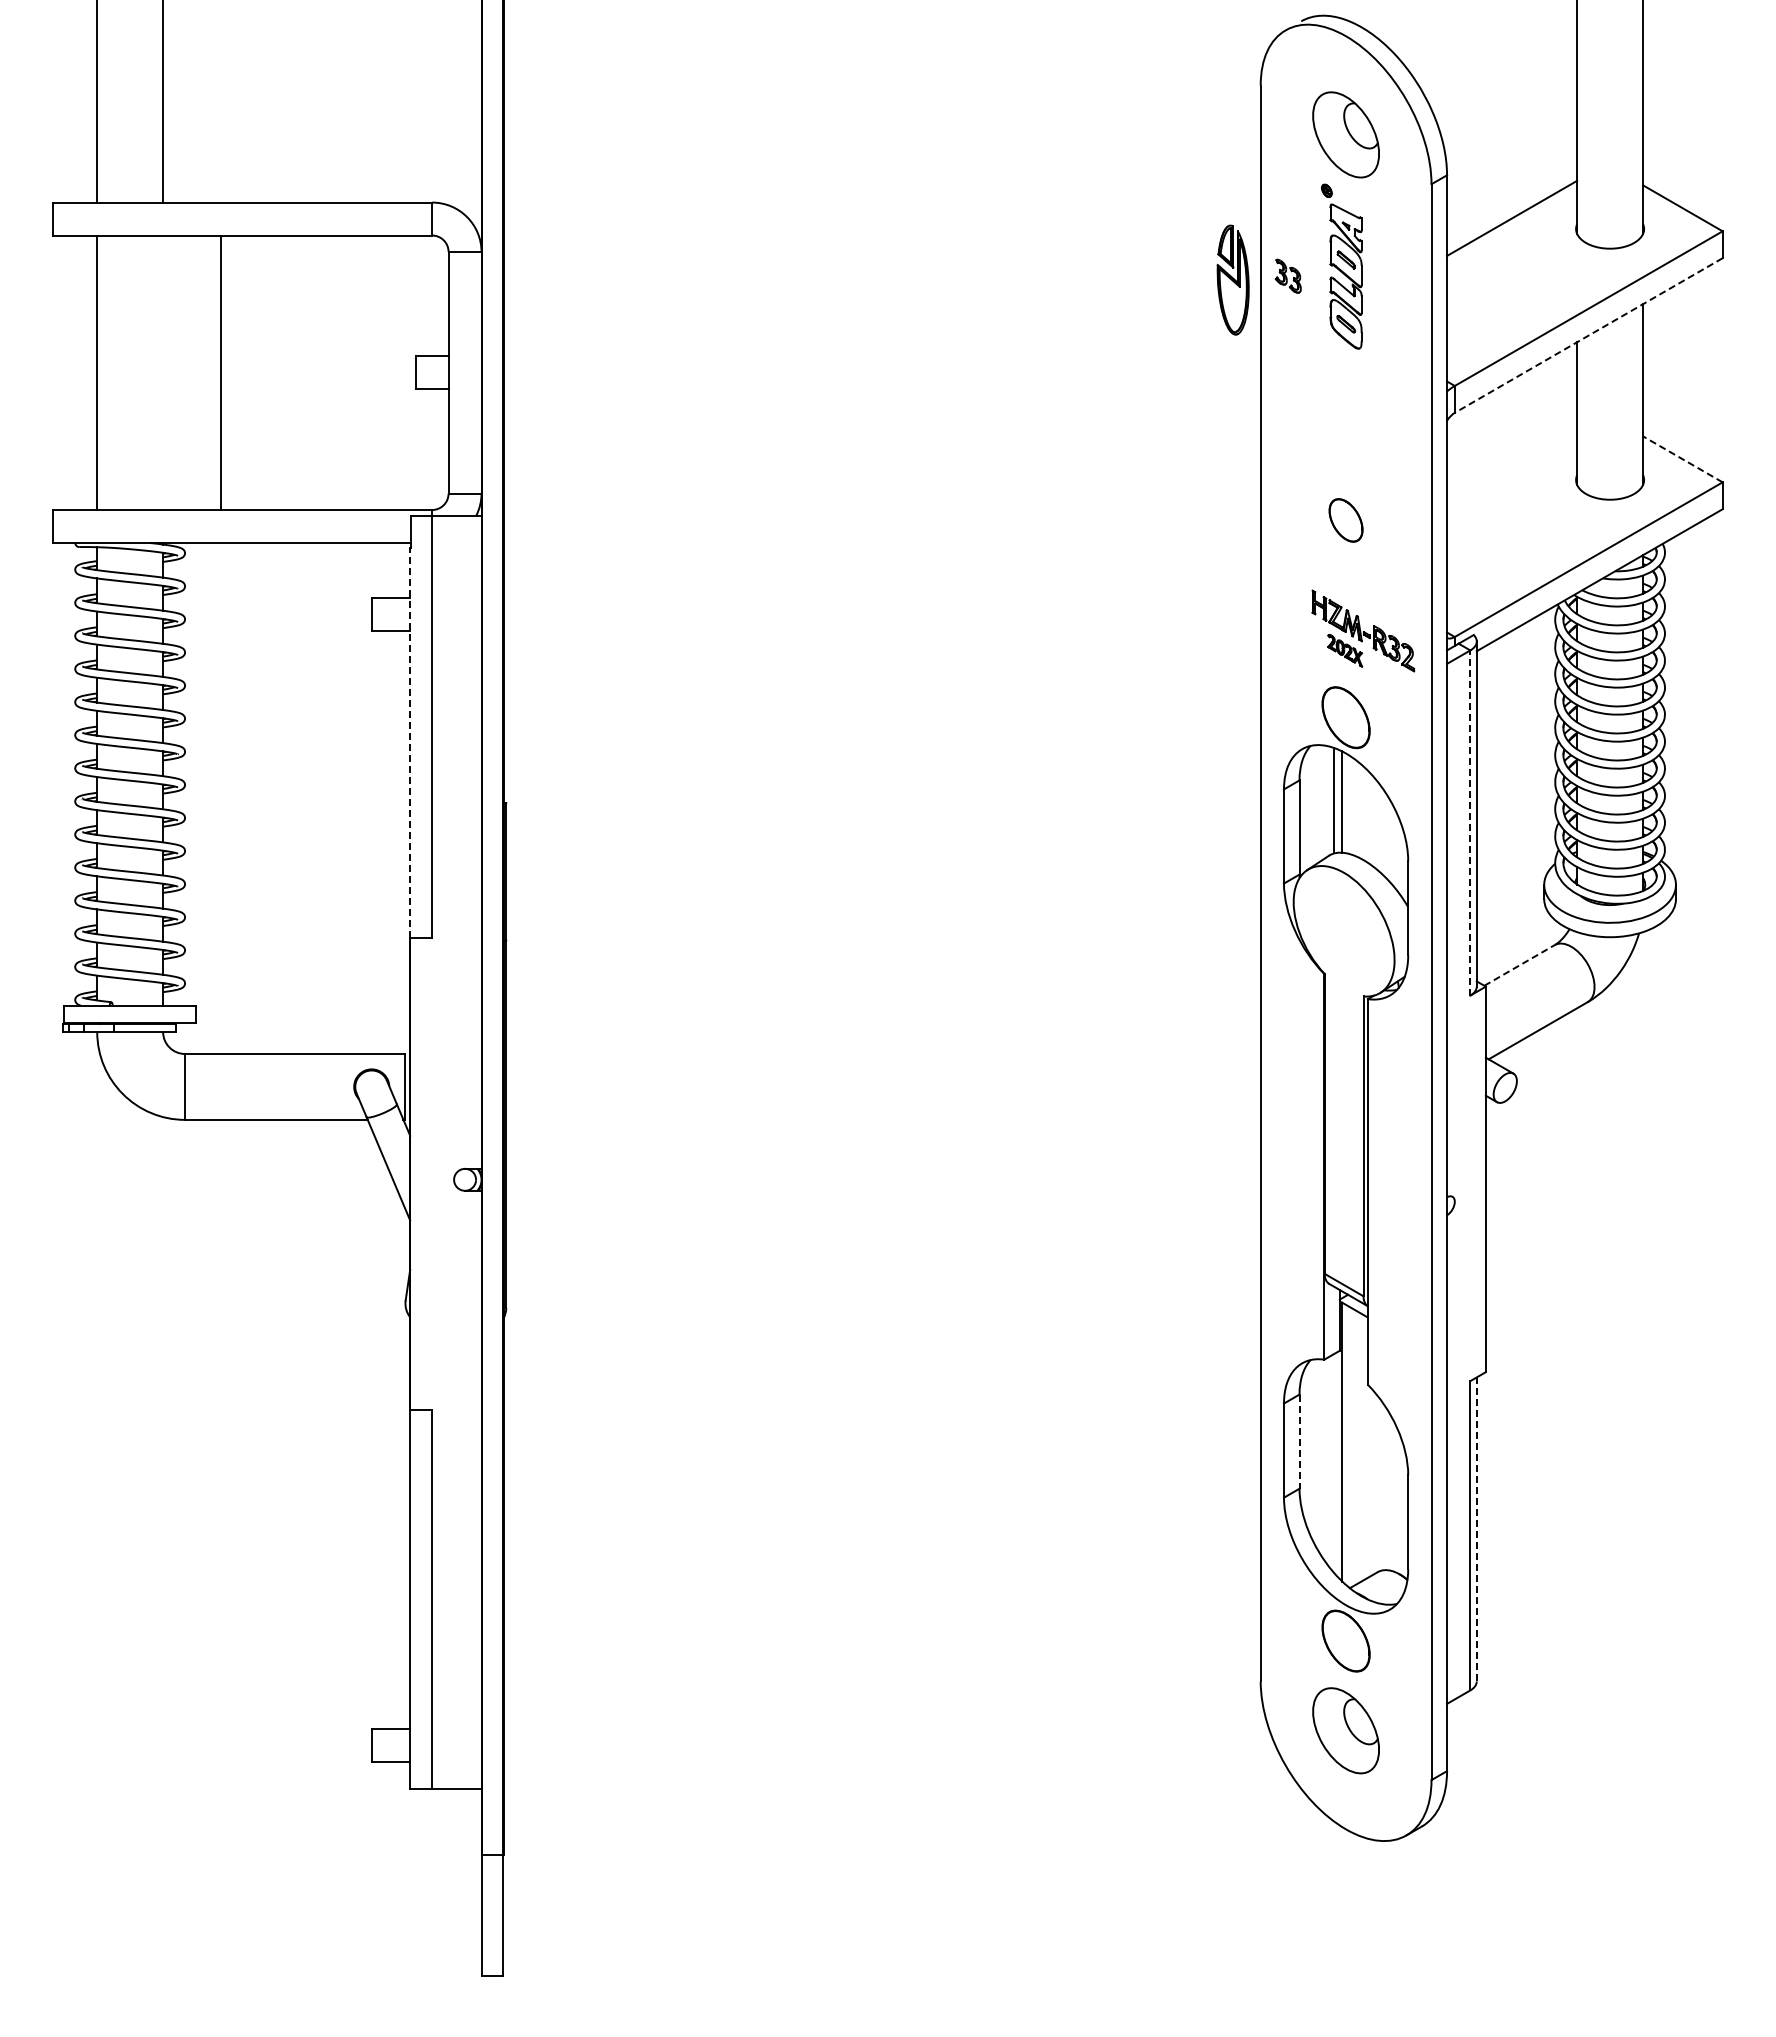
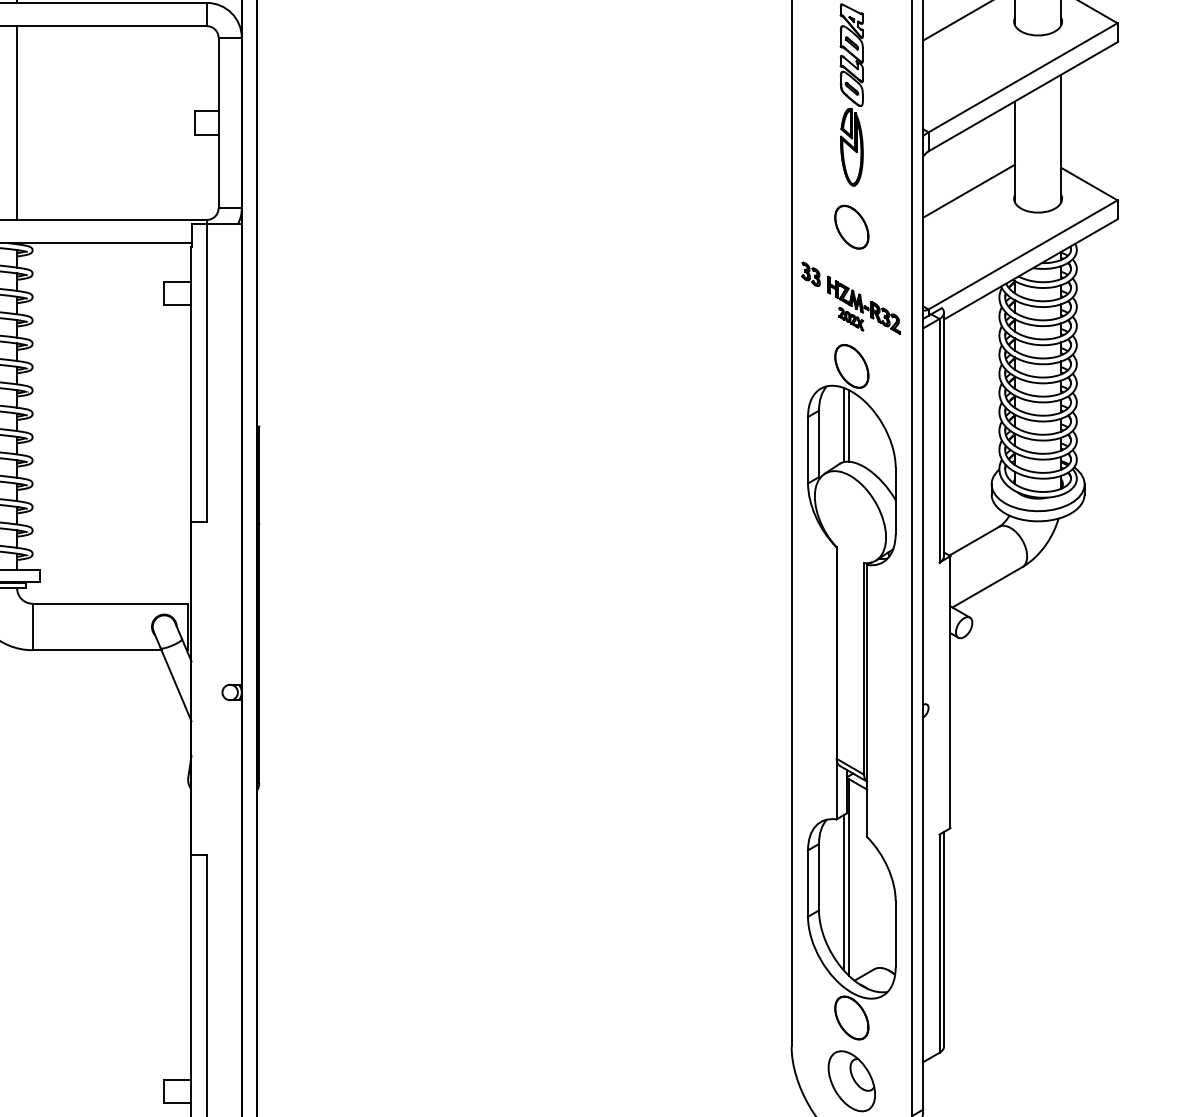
part: (1287, 275) -> (810, 273), moved
part: (1232, 279) -> (851, 146), moved
line: (1588, 335) -> (1022, 96), dashed -> solid
line: (221, 372) -> (17, 122), moved
line: (1682, 459) -> (1089, 184), dashed -> solid
line: (1512, 469) -> (969, 191), added
part: (1345, 520) -> (851, 227), size x1.43
line: (410, 743) -> (191, 384), dashed -> solid
line: (1470, 823) -> (939, 441), dashed -> solid
line: (1519, 965) -> (974, 541), dashed -> solid
line: (1299, 1442) -> (818, 877), dashed -> solid
line: (1334, 1463) -> (843, 892), added
line: (1476, 1529) -> (943, 939), dashed -> solid

